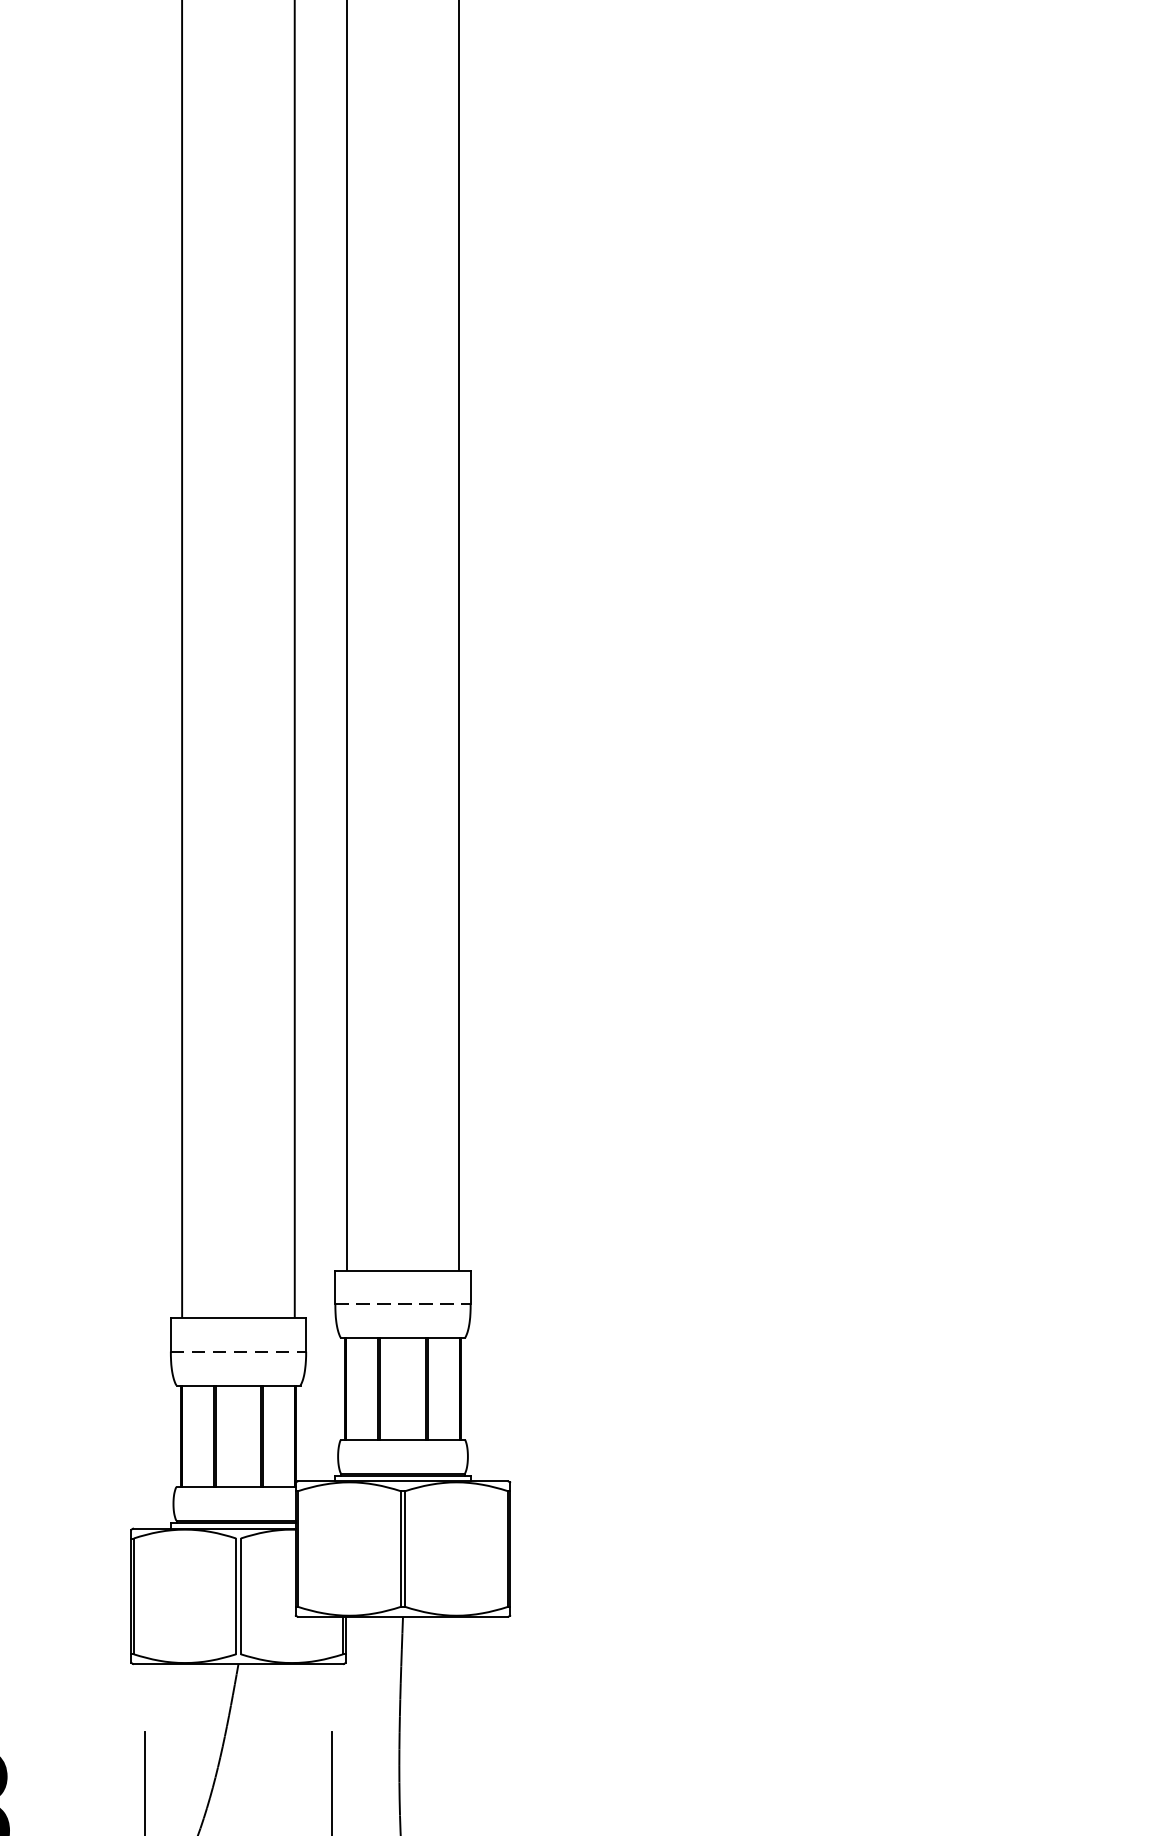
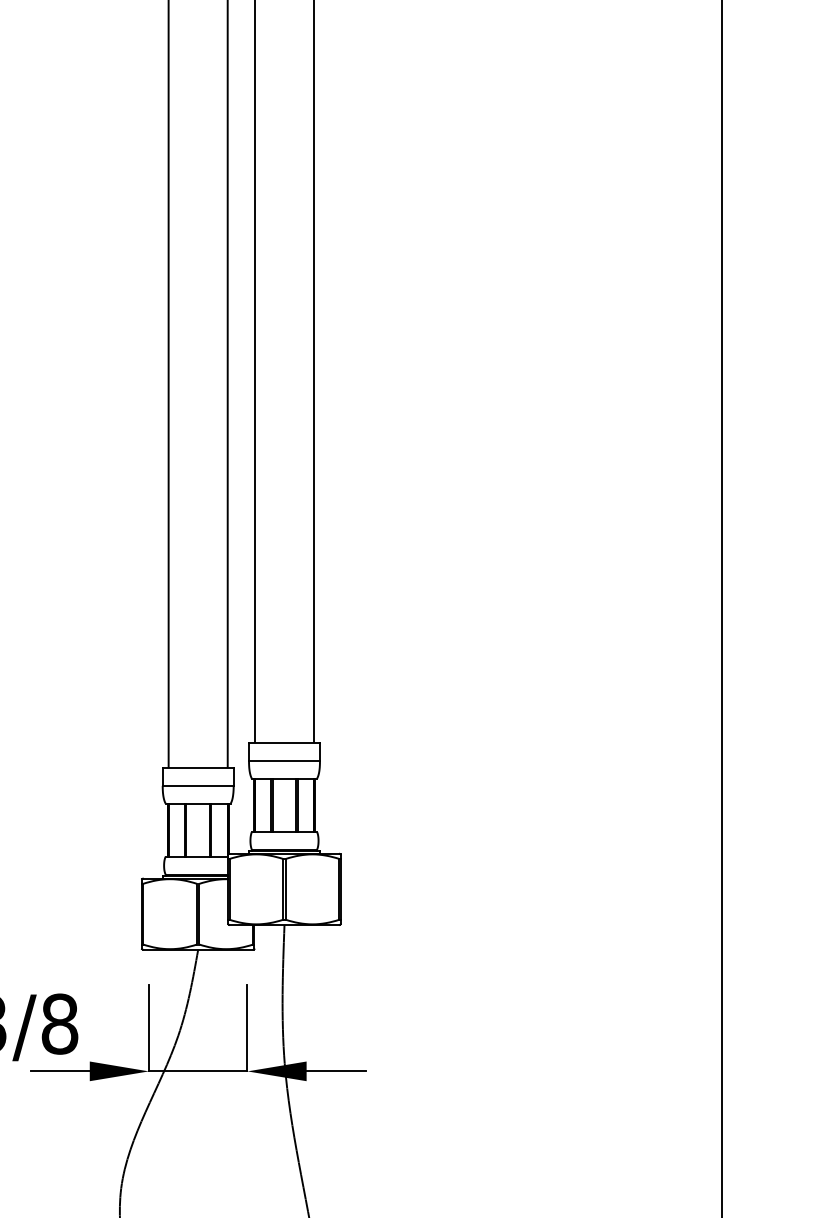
line: (404, 1305) -> (285, 761), dashed -> solid
line: (239, 1351) -> (198, 785), dashed -> solid

